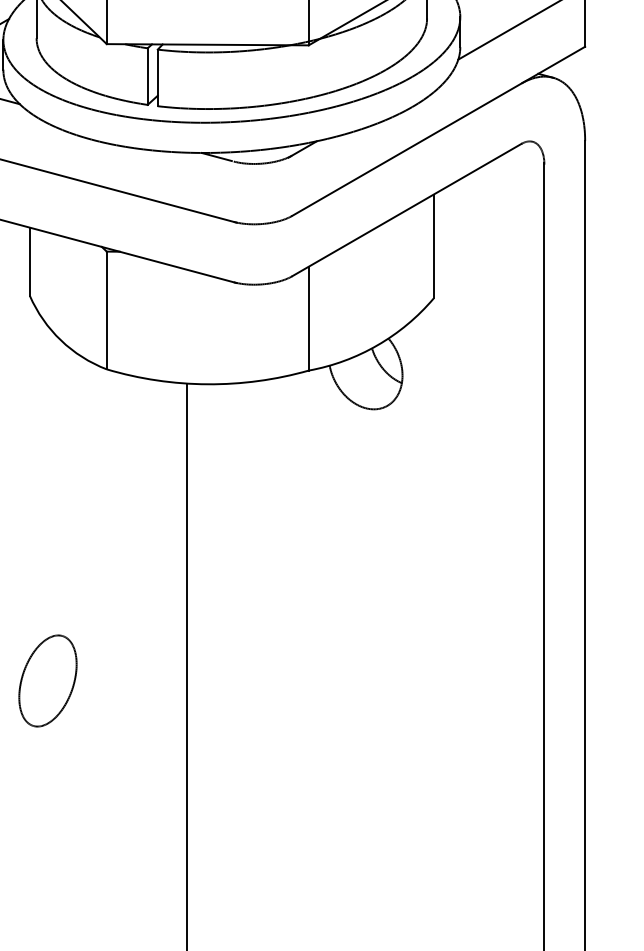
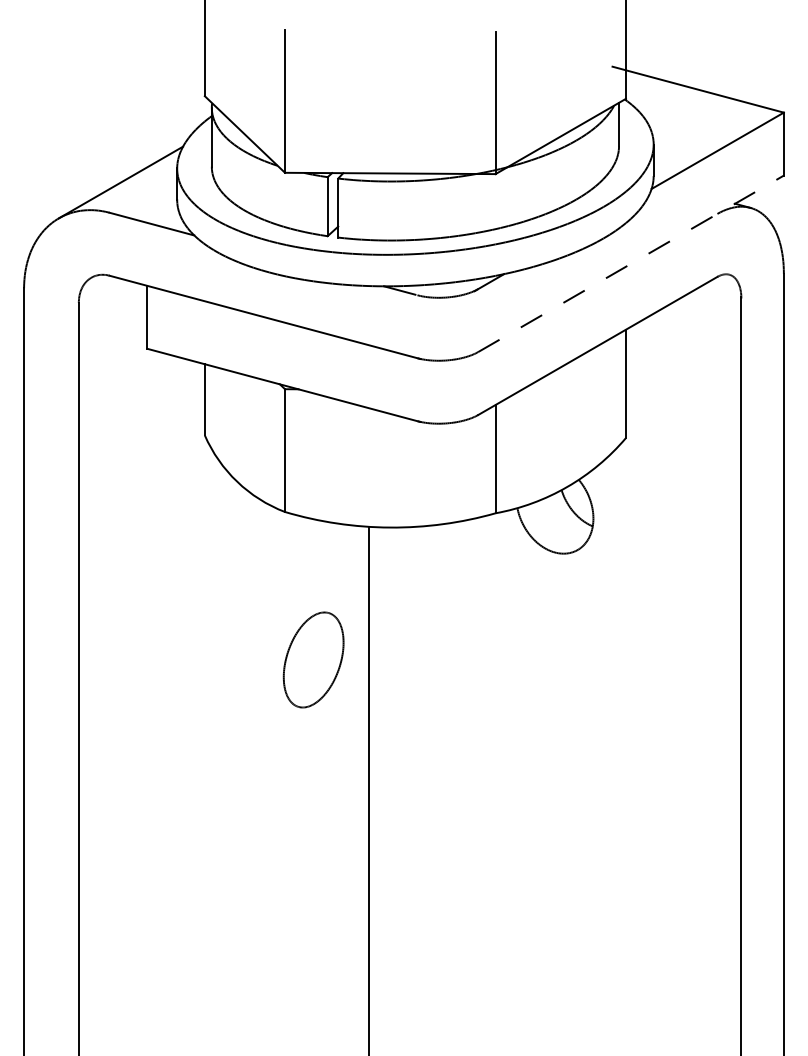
line: (439, 131) -> (631, 263), solid -> dashed
part: (47, 680) -> (313, 659), moved

